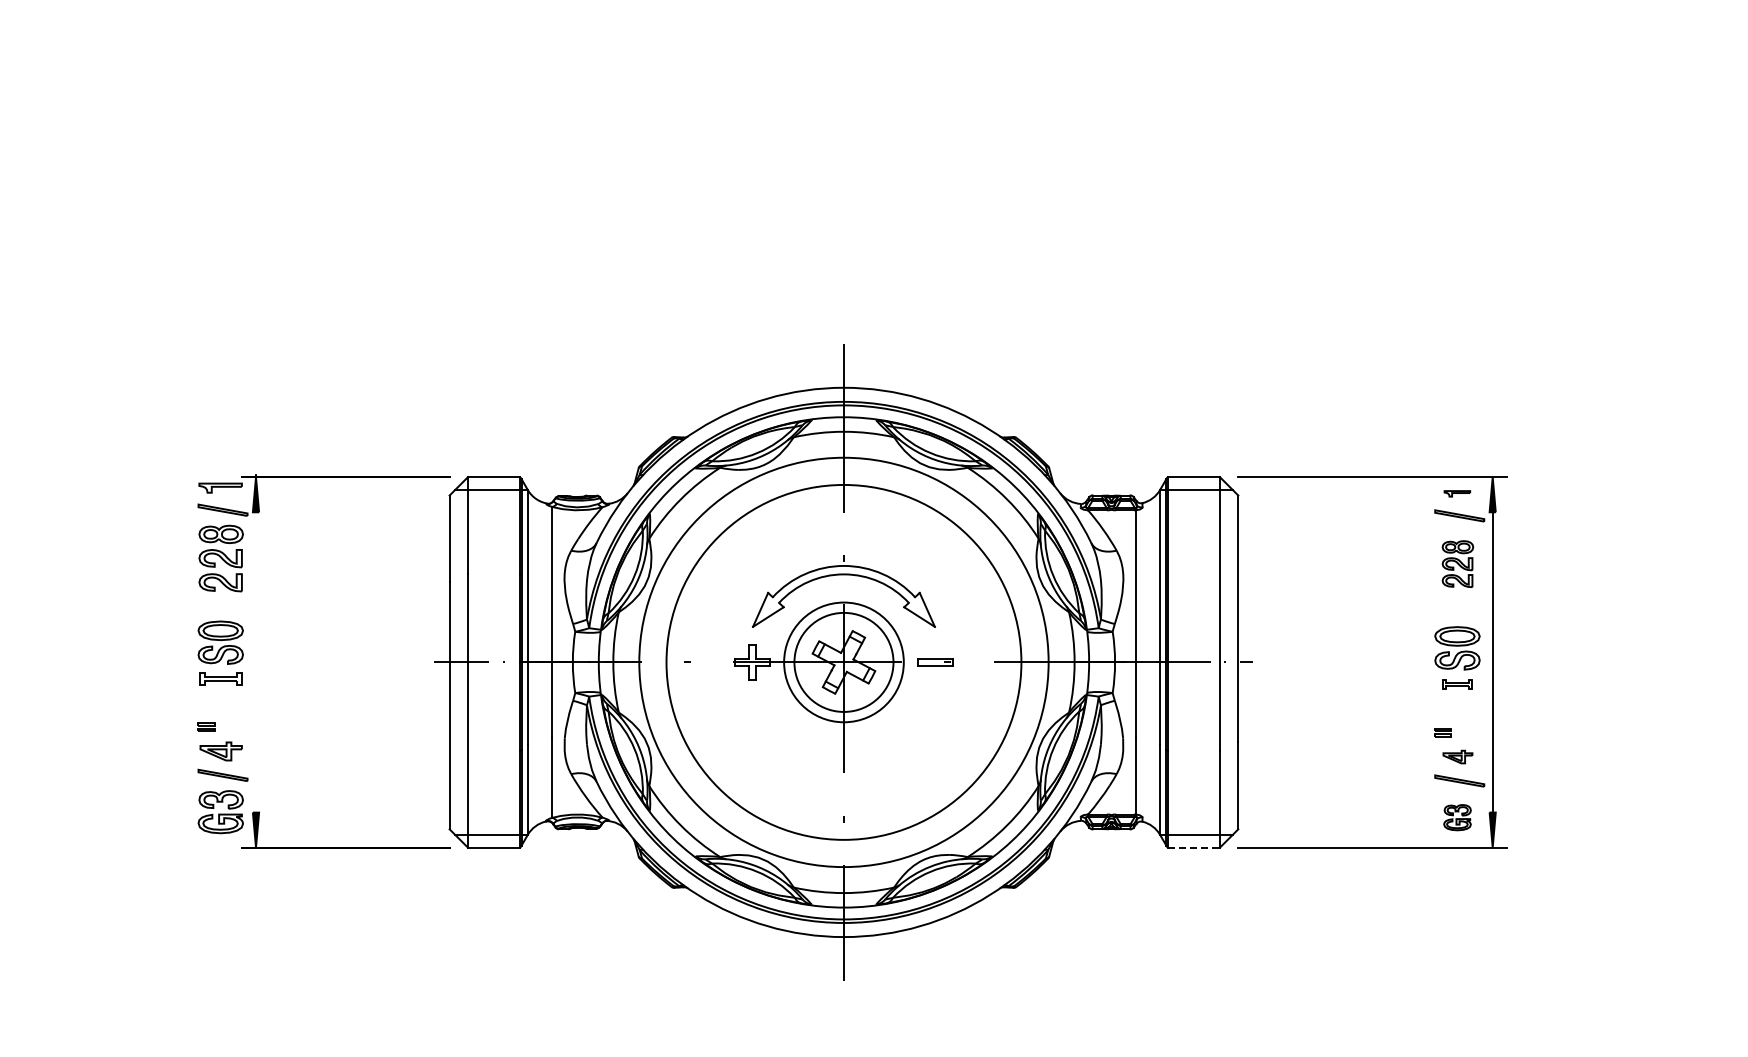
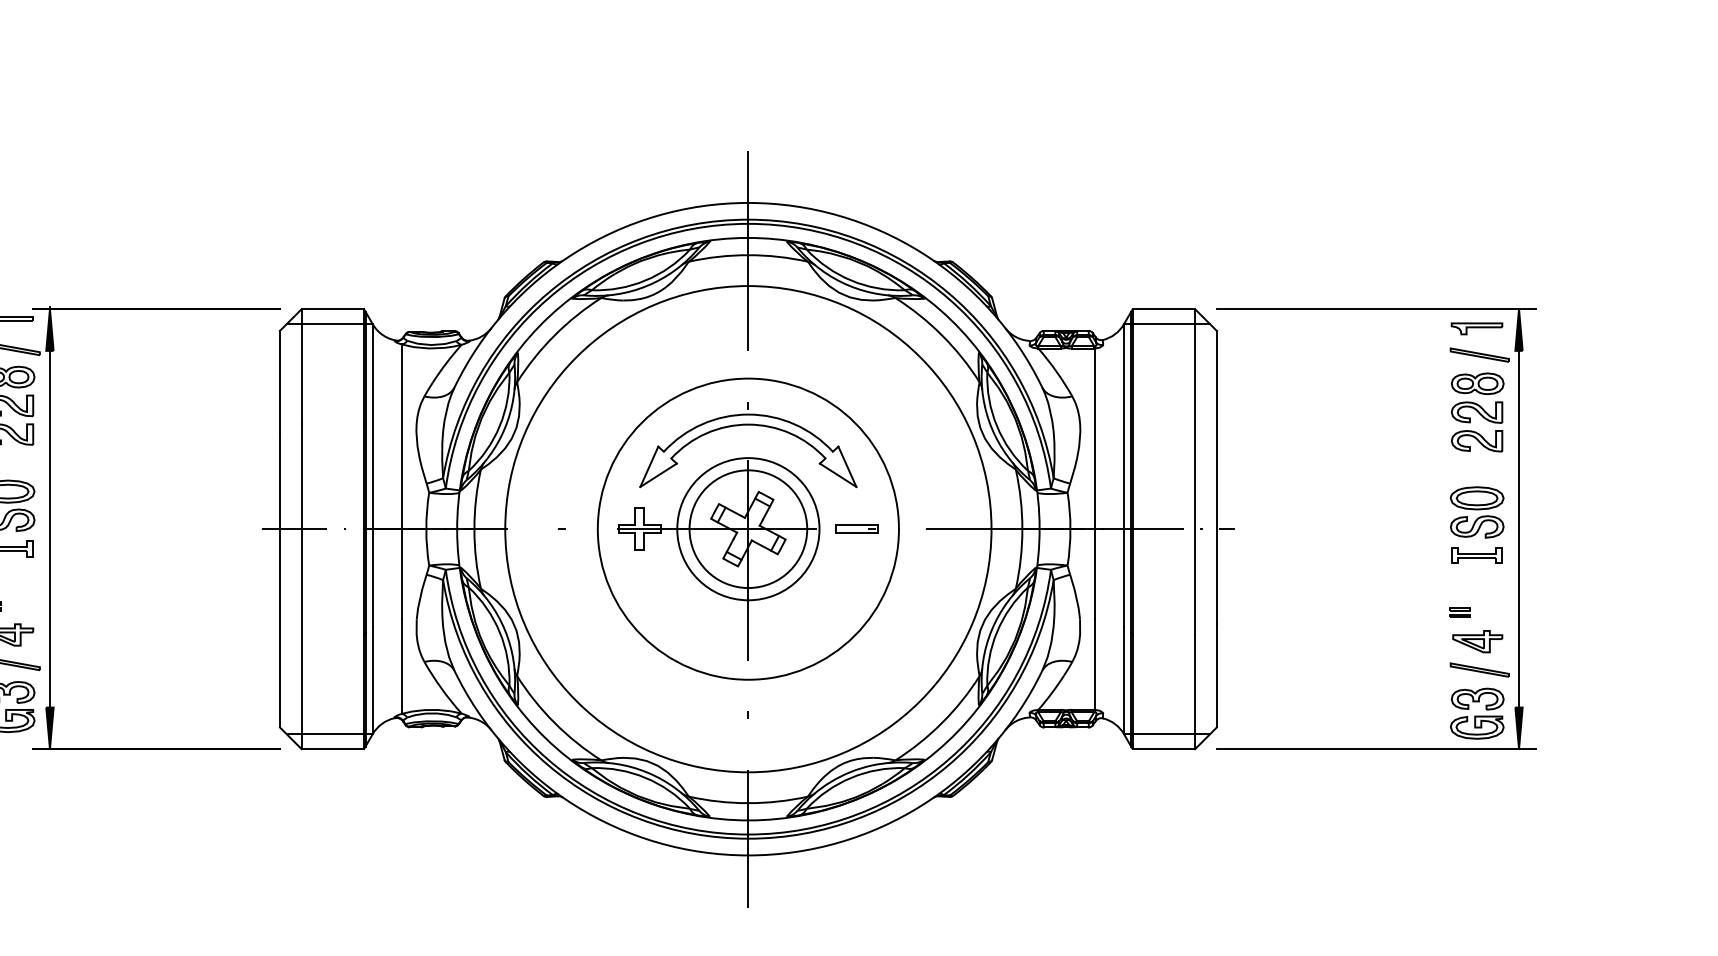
part: (1457, 493) -> (1477, 328), size x1.67
part: (1457, 563) -> (1477, 411), size x1.43
line: (256, 662) -> (50, 529), added
circle: (843, 662) -> (747, 529), size x0.71
part: (1457, 684) -> (1477, 555), size x1.43
part: (1457, 756) -> (1477, 640), size x1.43
part: (1457, 817) -> (1477, 713), size x1.67
line: (1194, 847) -> (1164, 749), dashed -> solid

